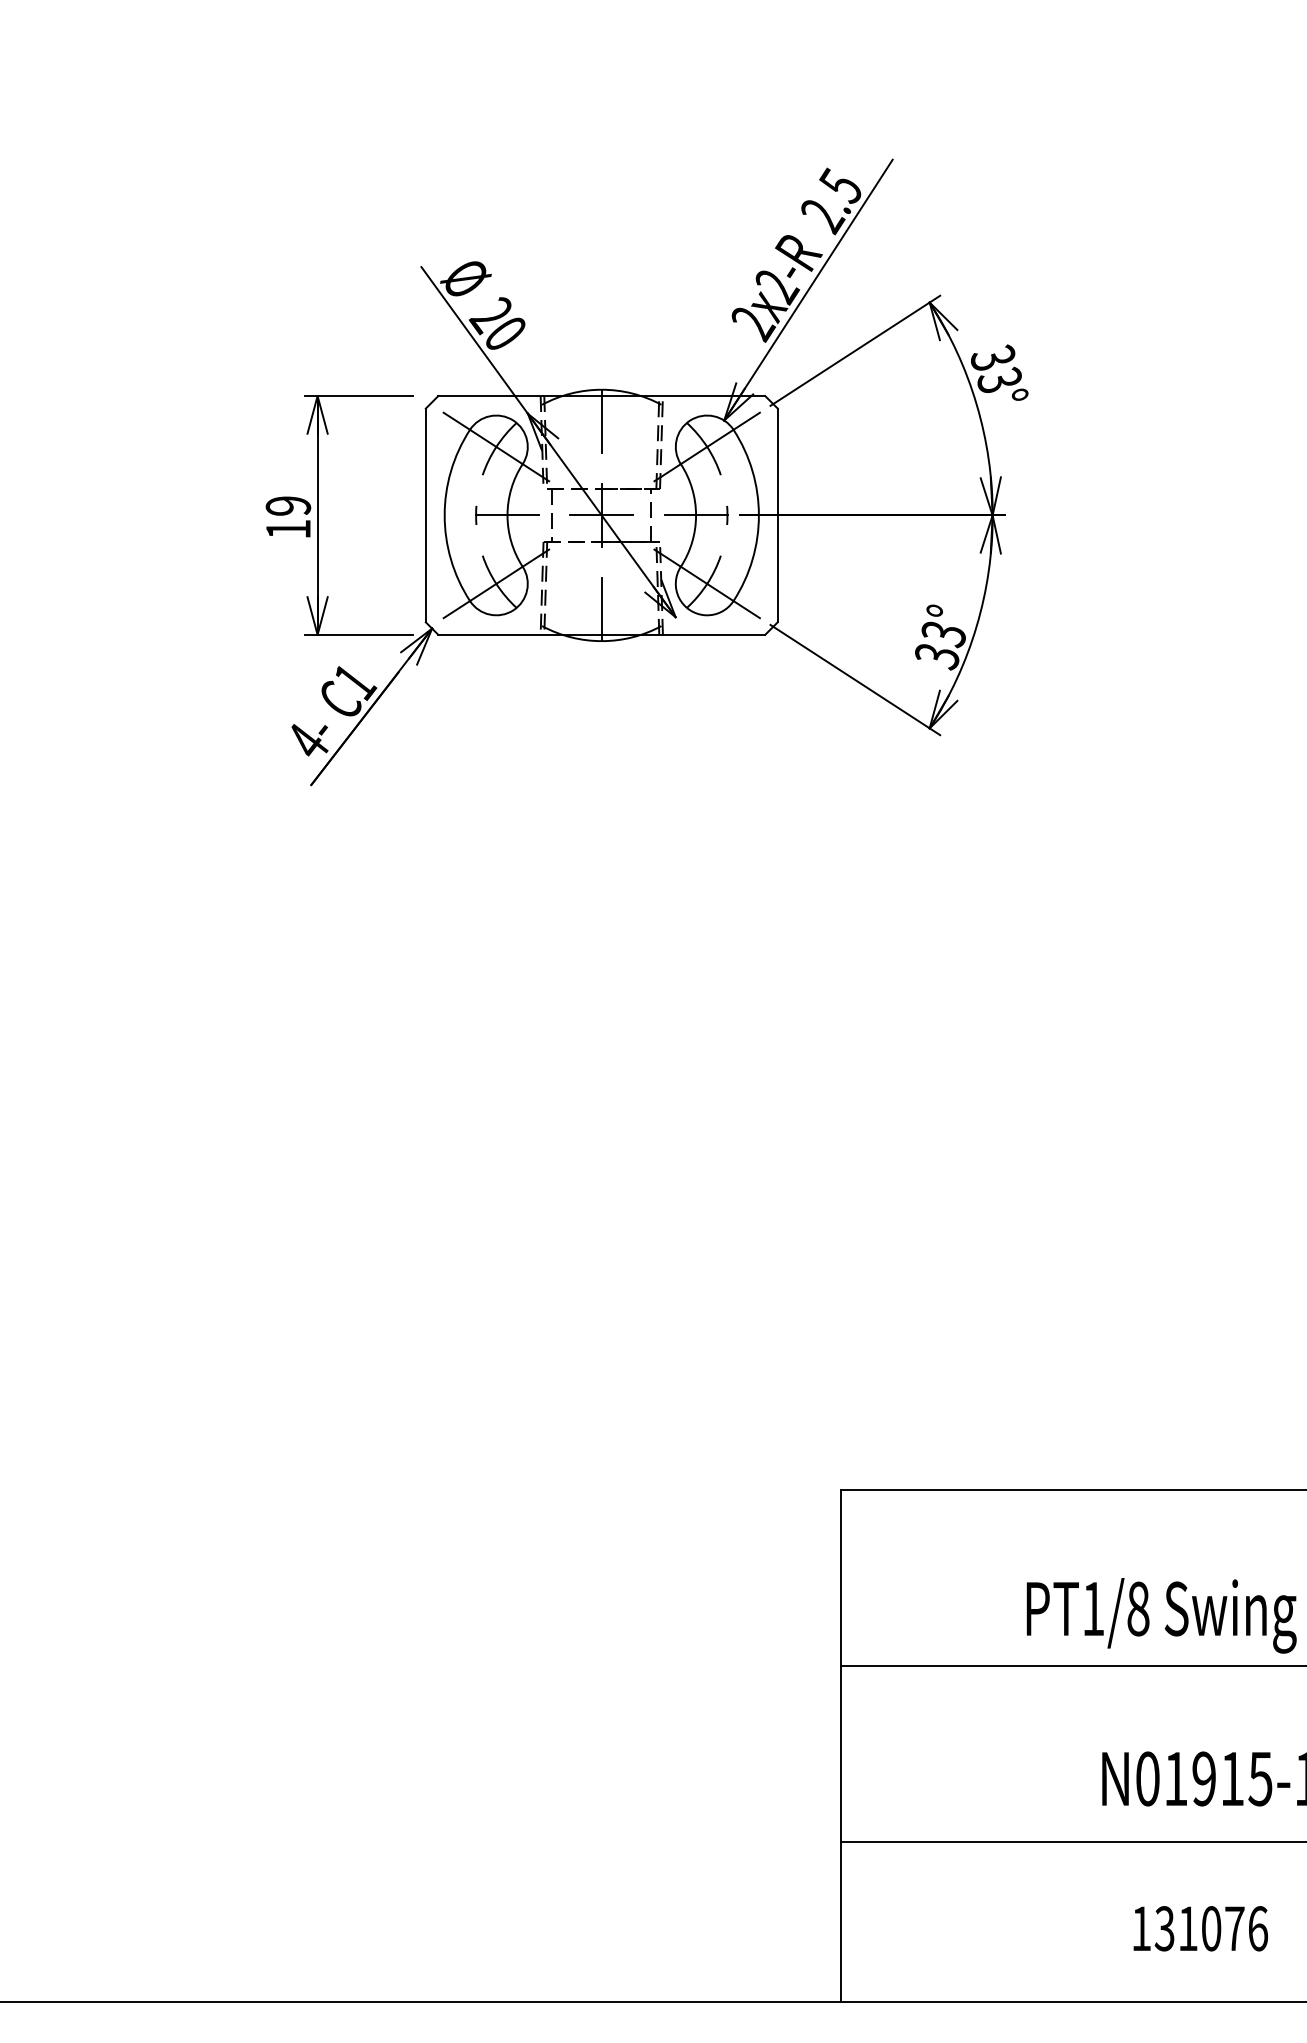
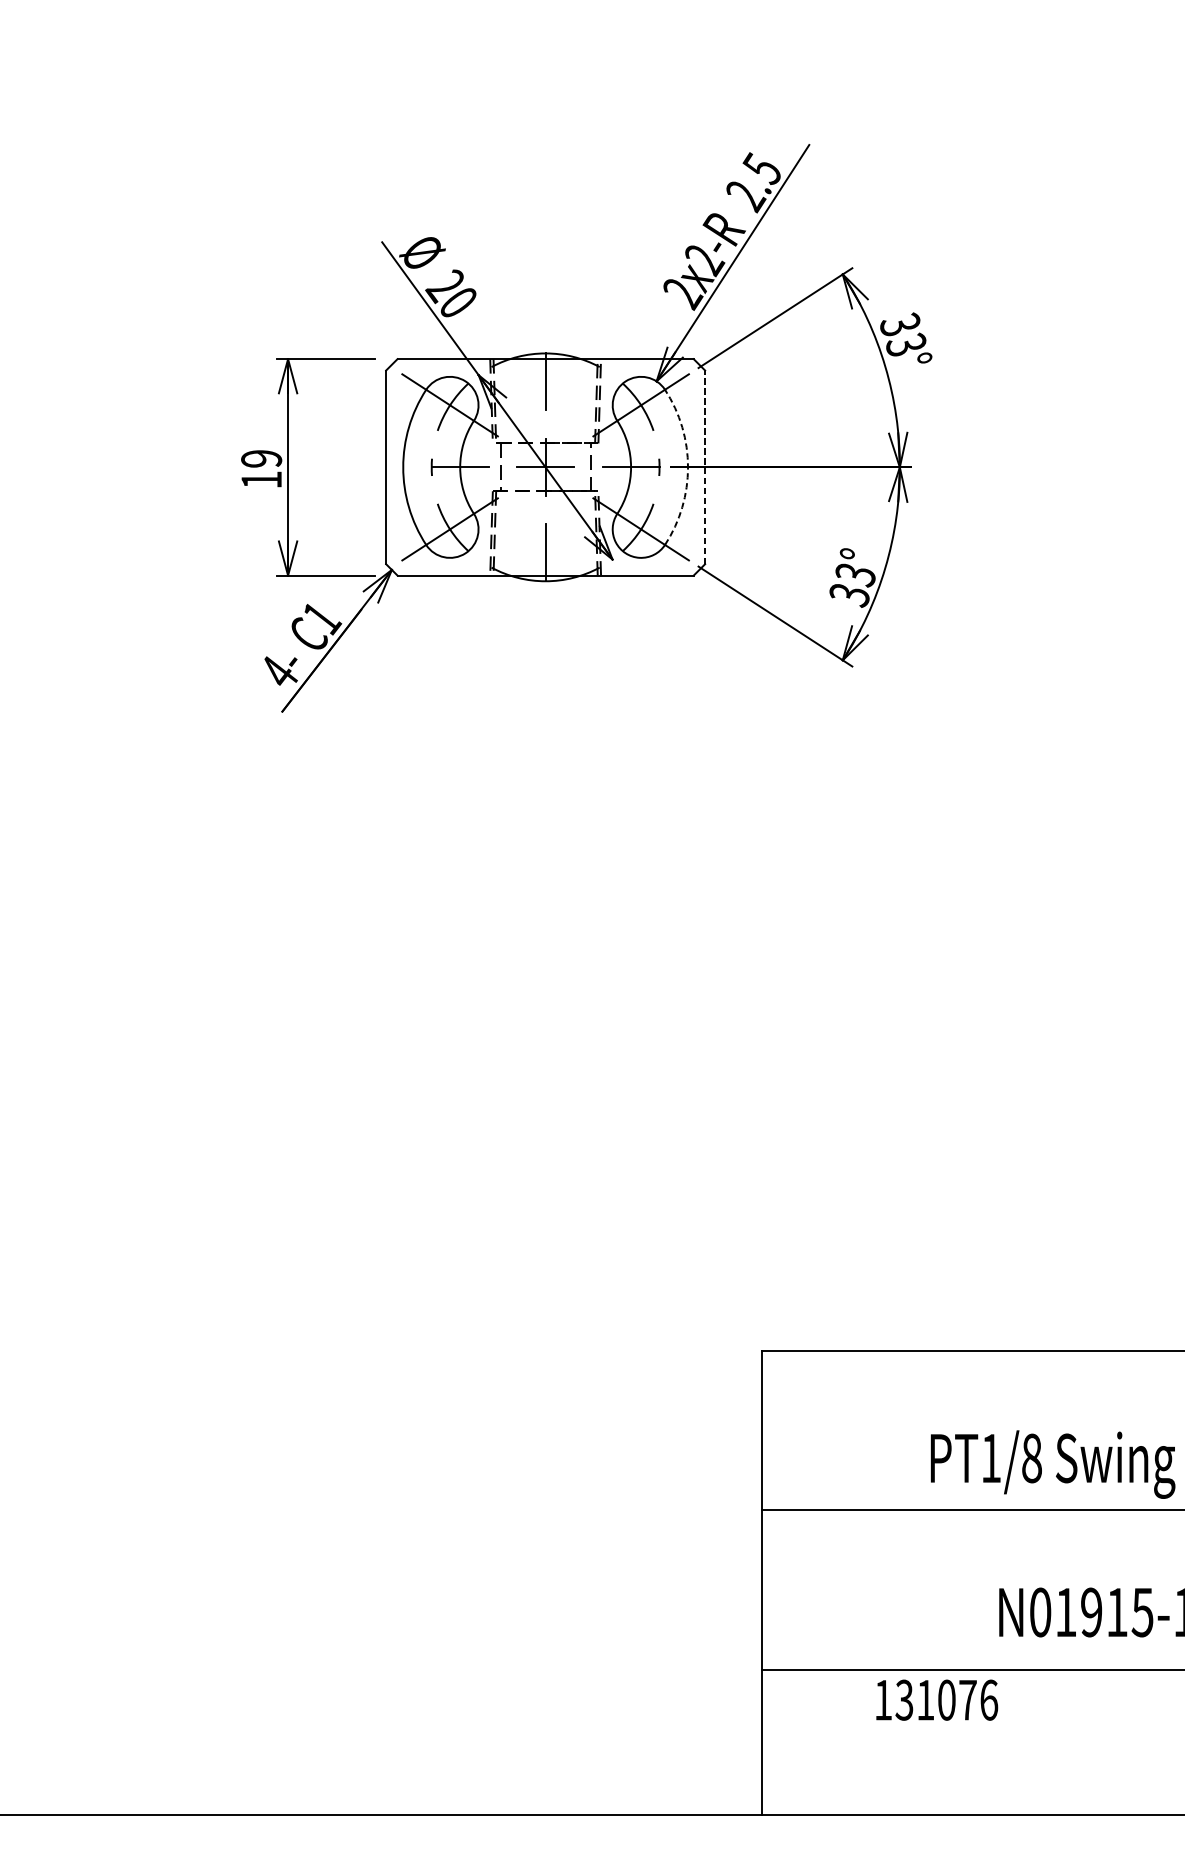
arc: (758, 515) -> (687, 467), solid -> dashed
line: (777, 515) -> (704, 467), solid -> dashed
text: (1200, 1928) -> (936, 1699), moved

